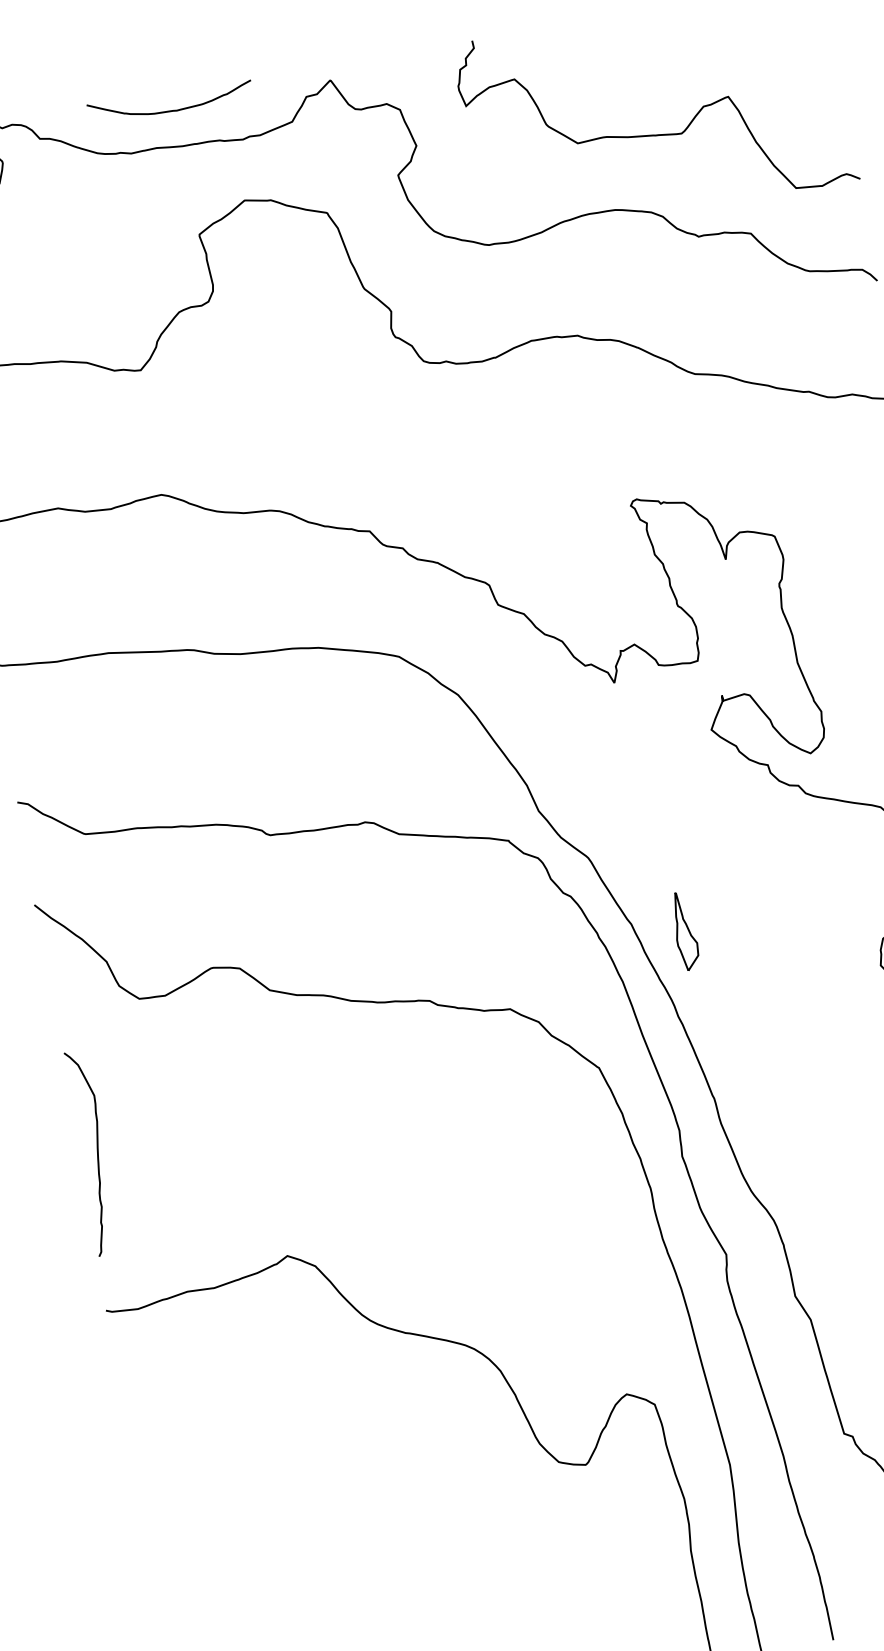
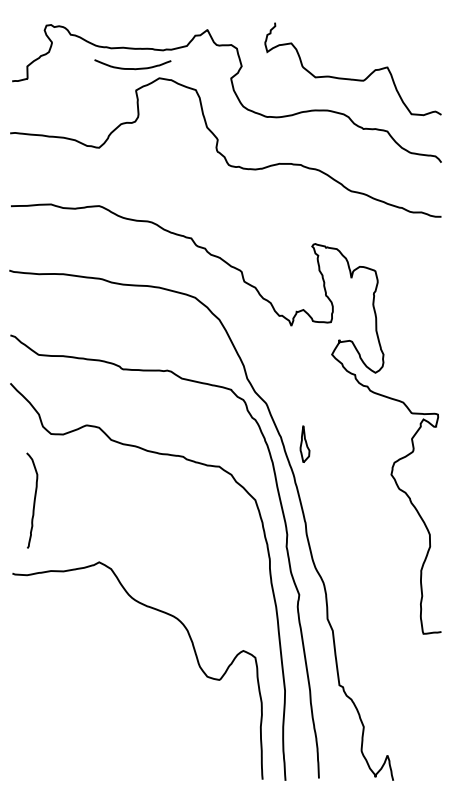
curve: (170, 110) -> (132, 68), moved
curve: (95, 1152) -> (33, 500), moved

